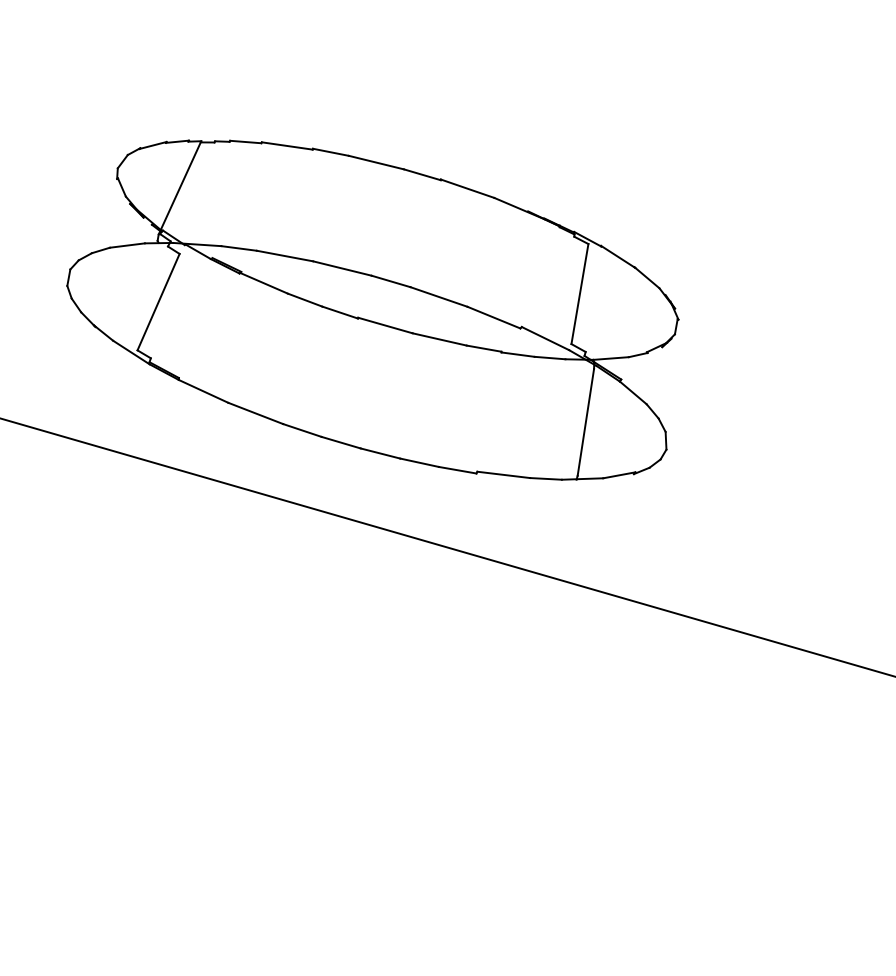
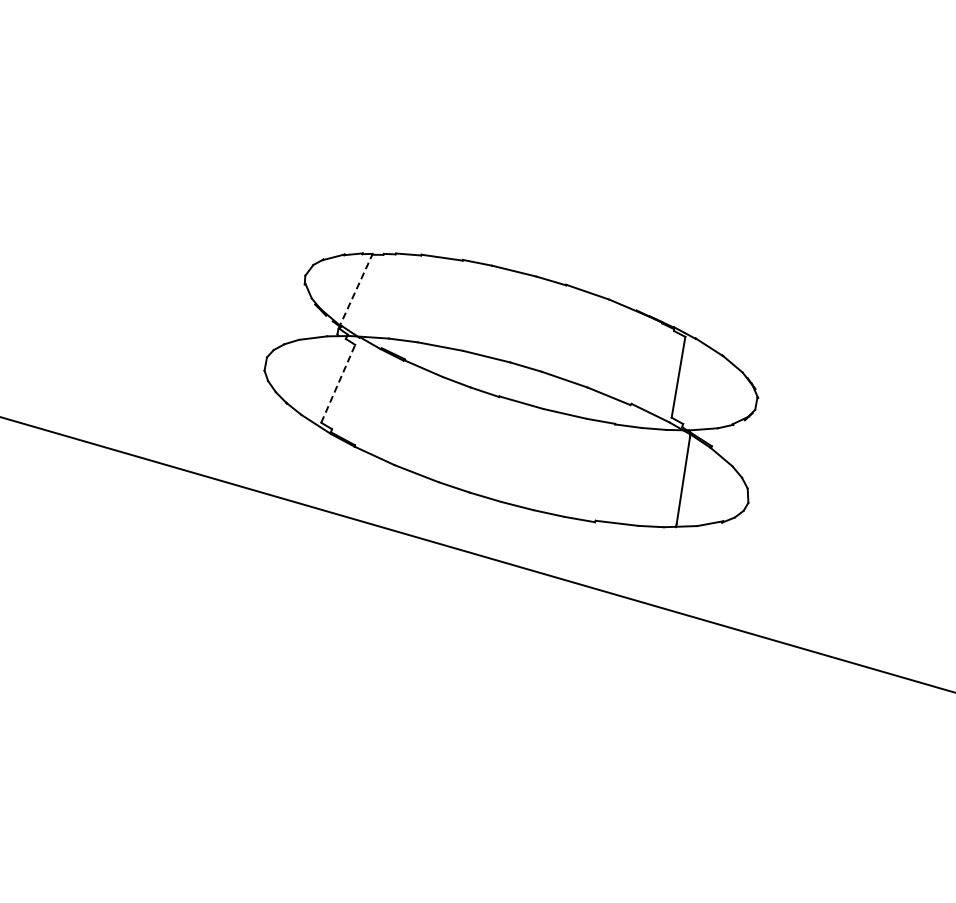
line: (179, 187) -> (355, 291), solid -> dashed
line: (158, 301) -> (338, 383), solid -> dashed

